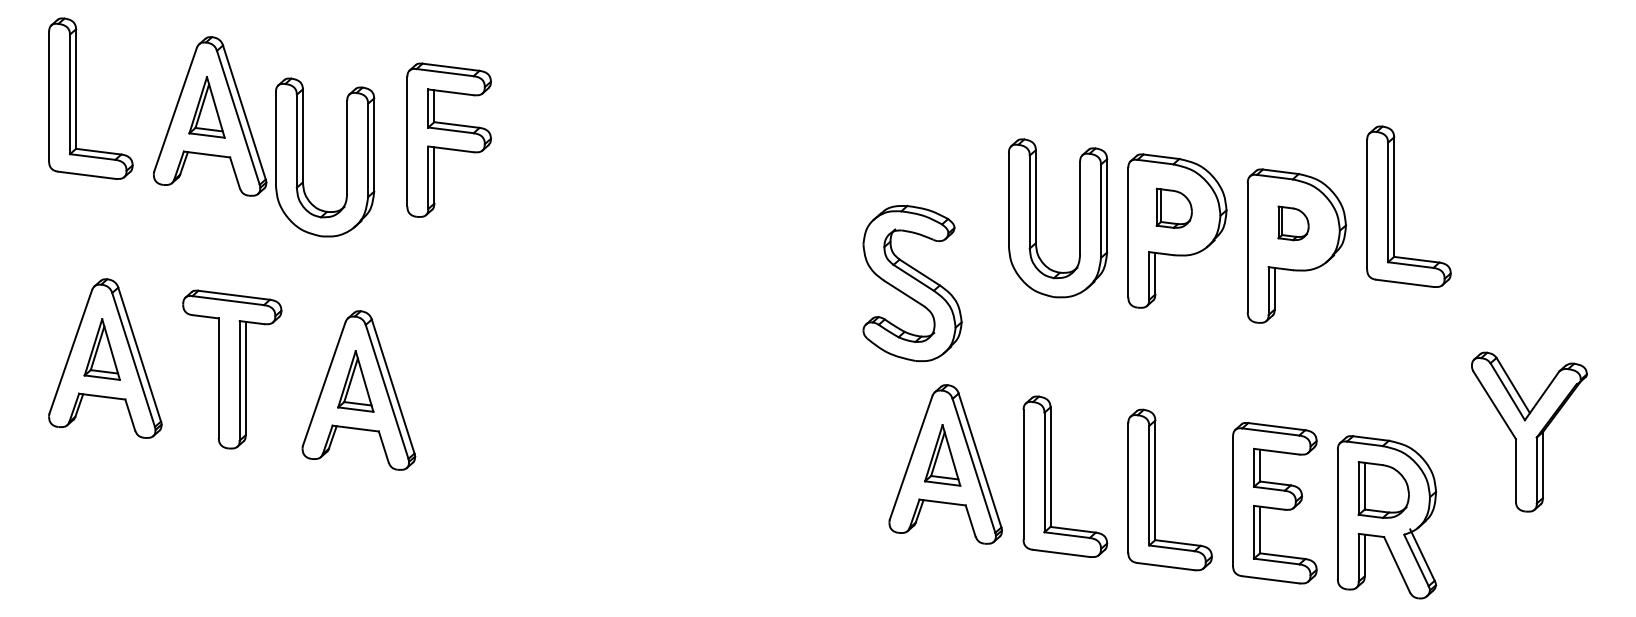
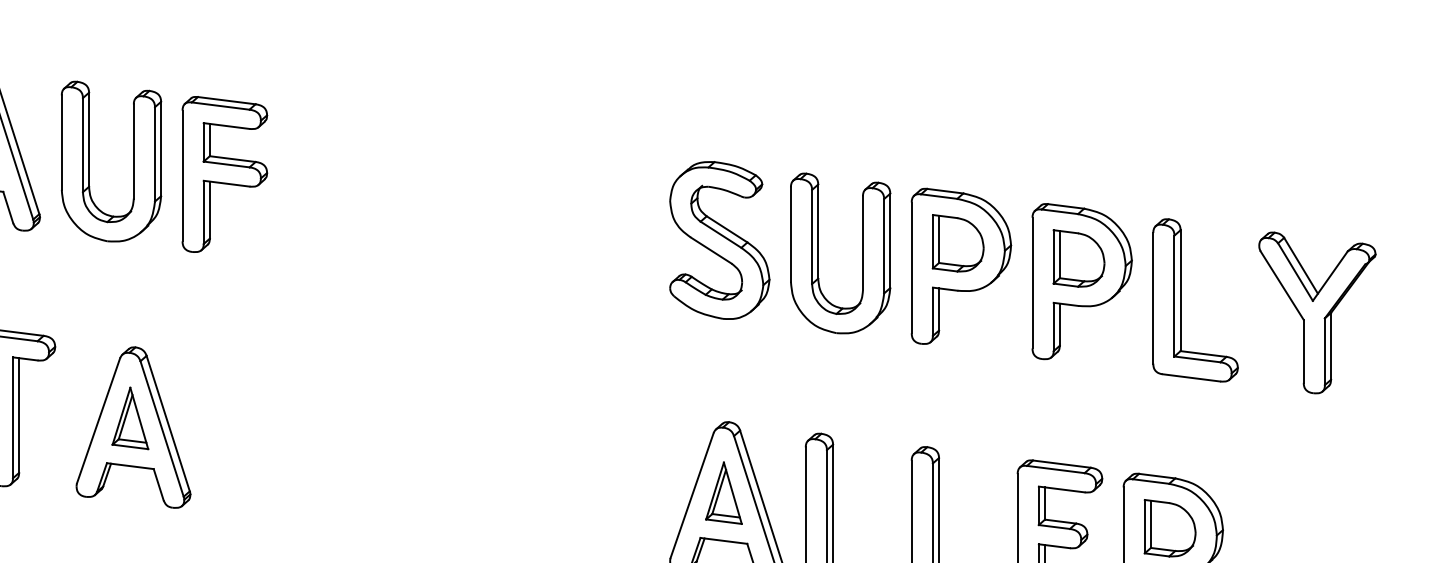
part: (346, 157) -> (133, 161), moved
part: (1394, 206) -> (1180, 300), moved
part: (1174, 208) -> (958, 243), size x1.43
part: (1293, 223) -> (1078, 258), size x1.67
part: (912, 283) -> (719, 240), moved
part: (1529, 431) -> (1317, 312), moved

